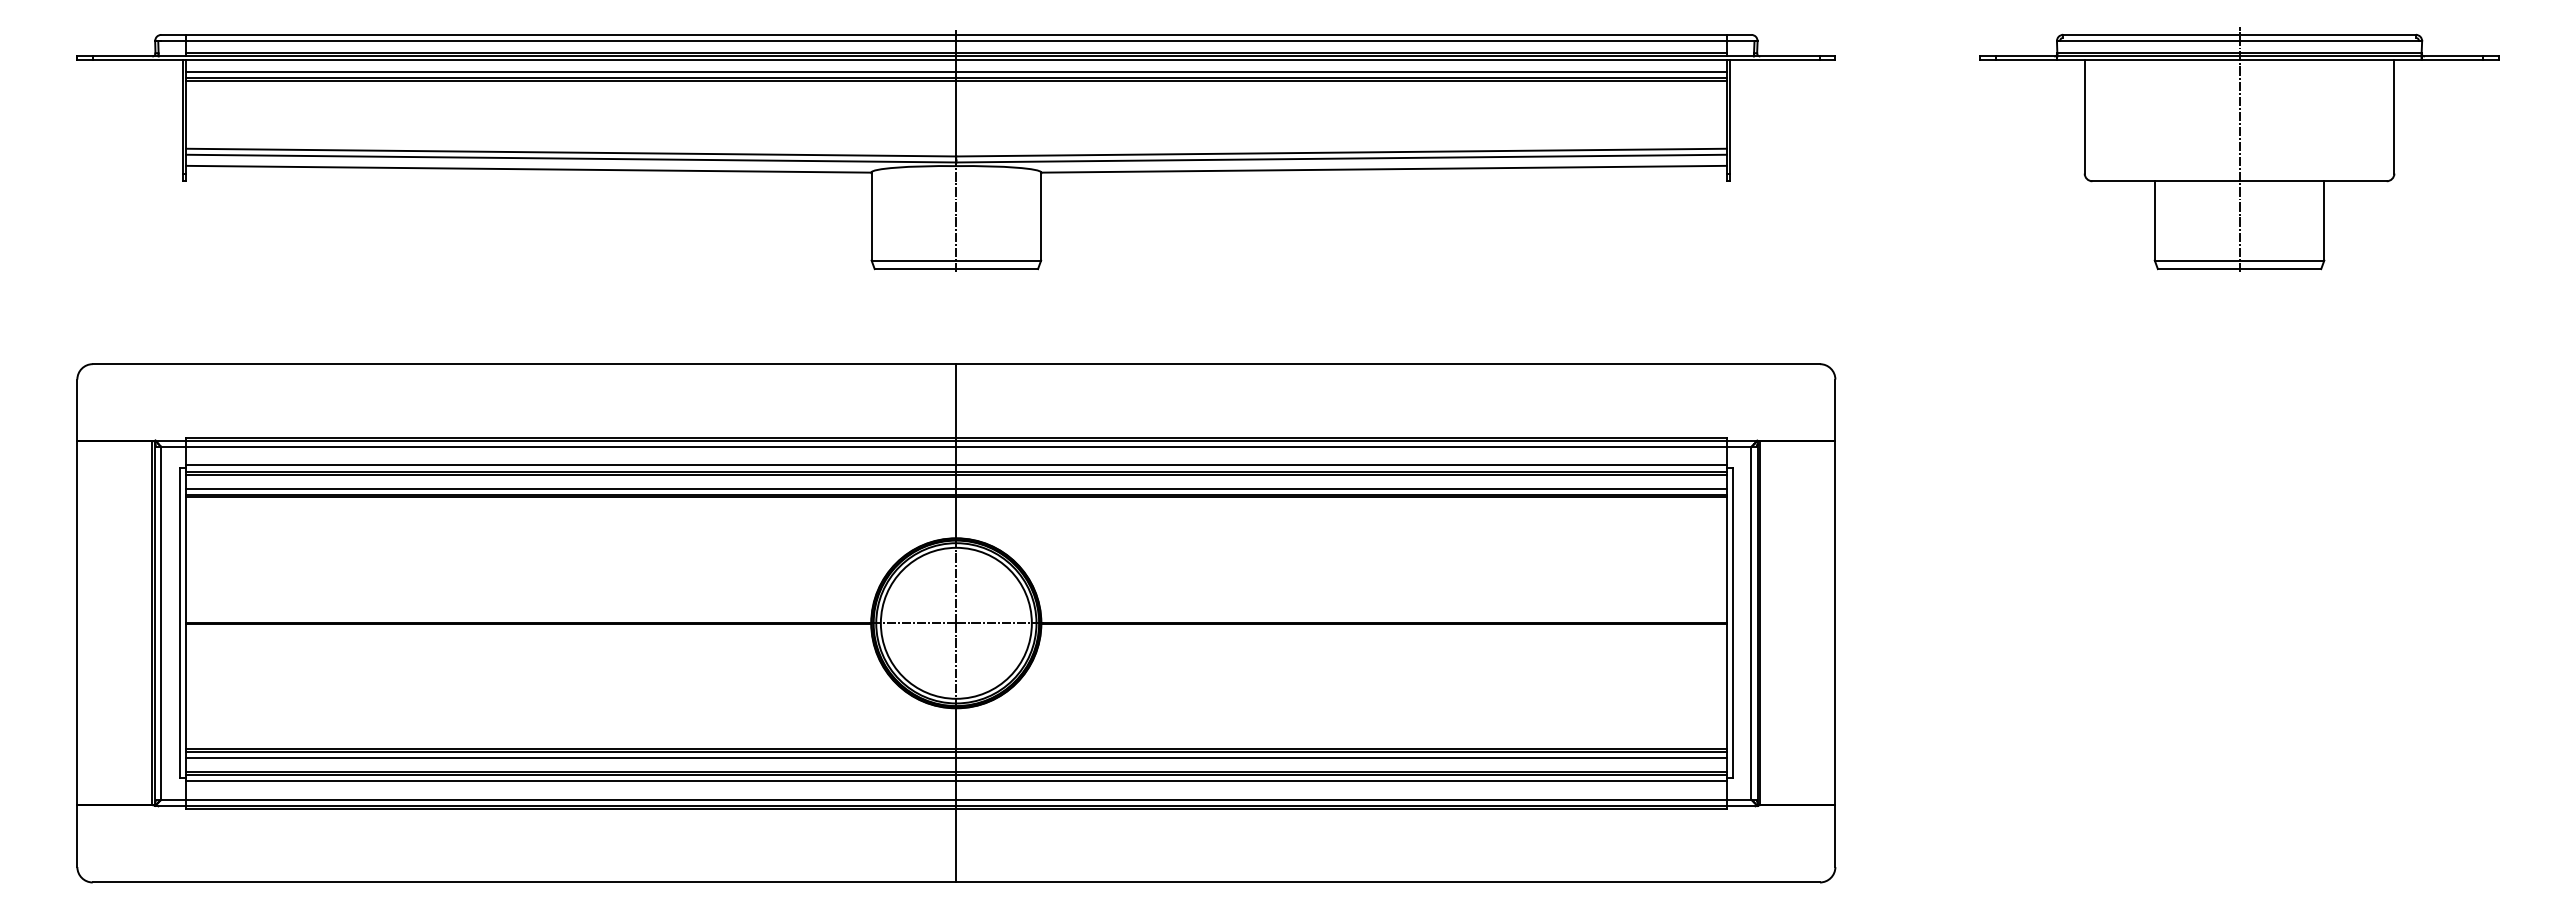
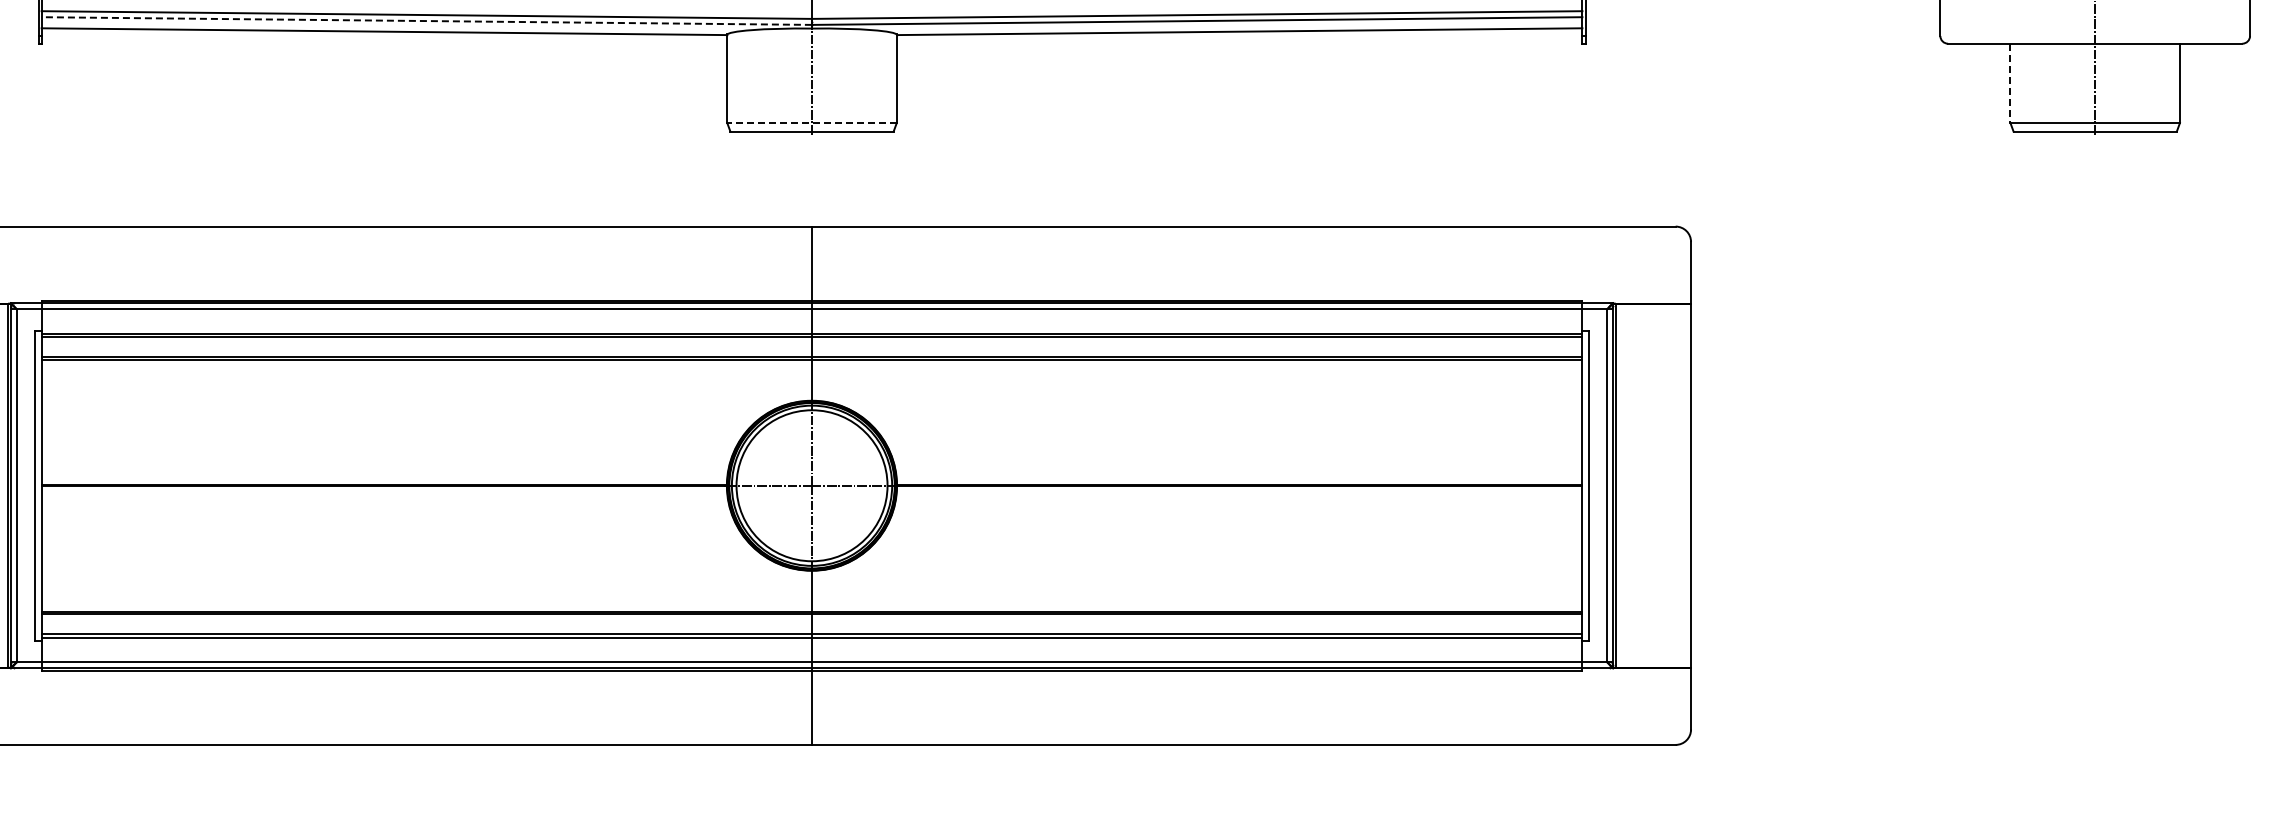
line: (570, 158) -> (426, 20), solid -> dashed
line: (2154, 220) -> (2010, 82), solid -> dashed
line: (956, 260) -> (812, 122), solid -> dashed
line: (955, 465) -> (811, 327), removed
line: (955, 488) -> (811, 350), removed
line: (955, 758) -> (811, 620), removed
line: (955, 781) -> (811, 643), removed

